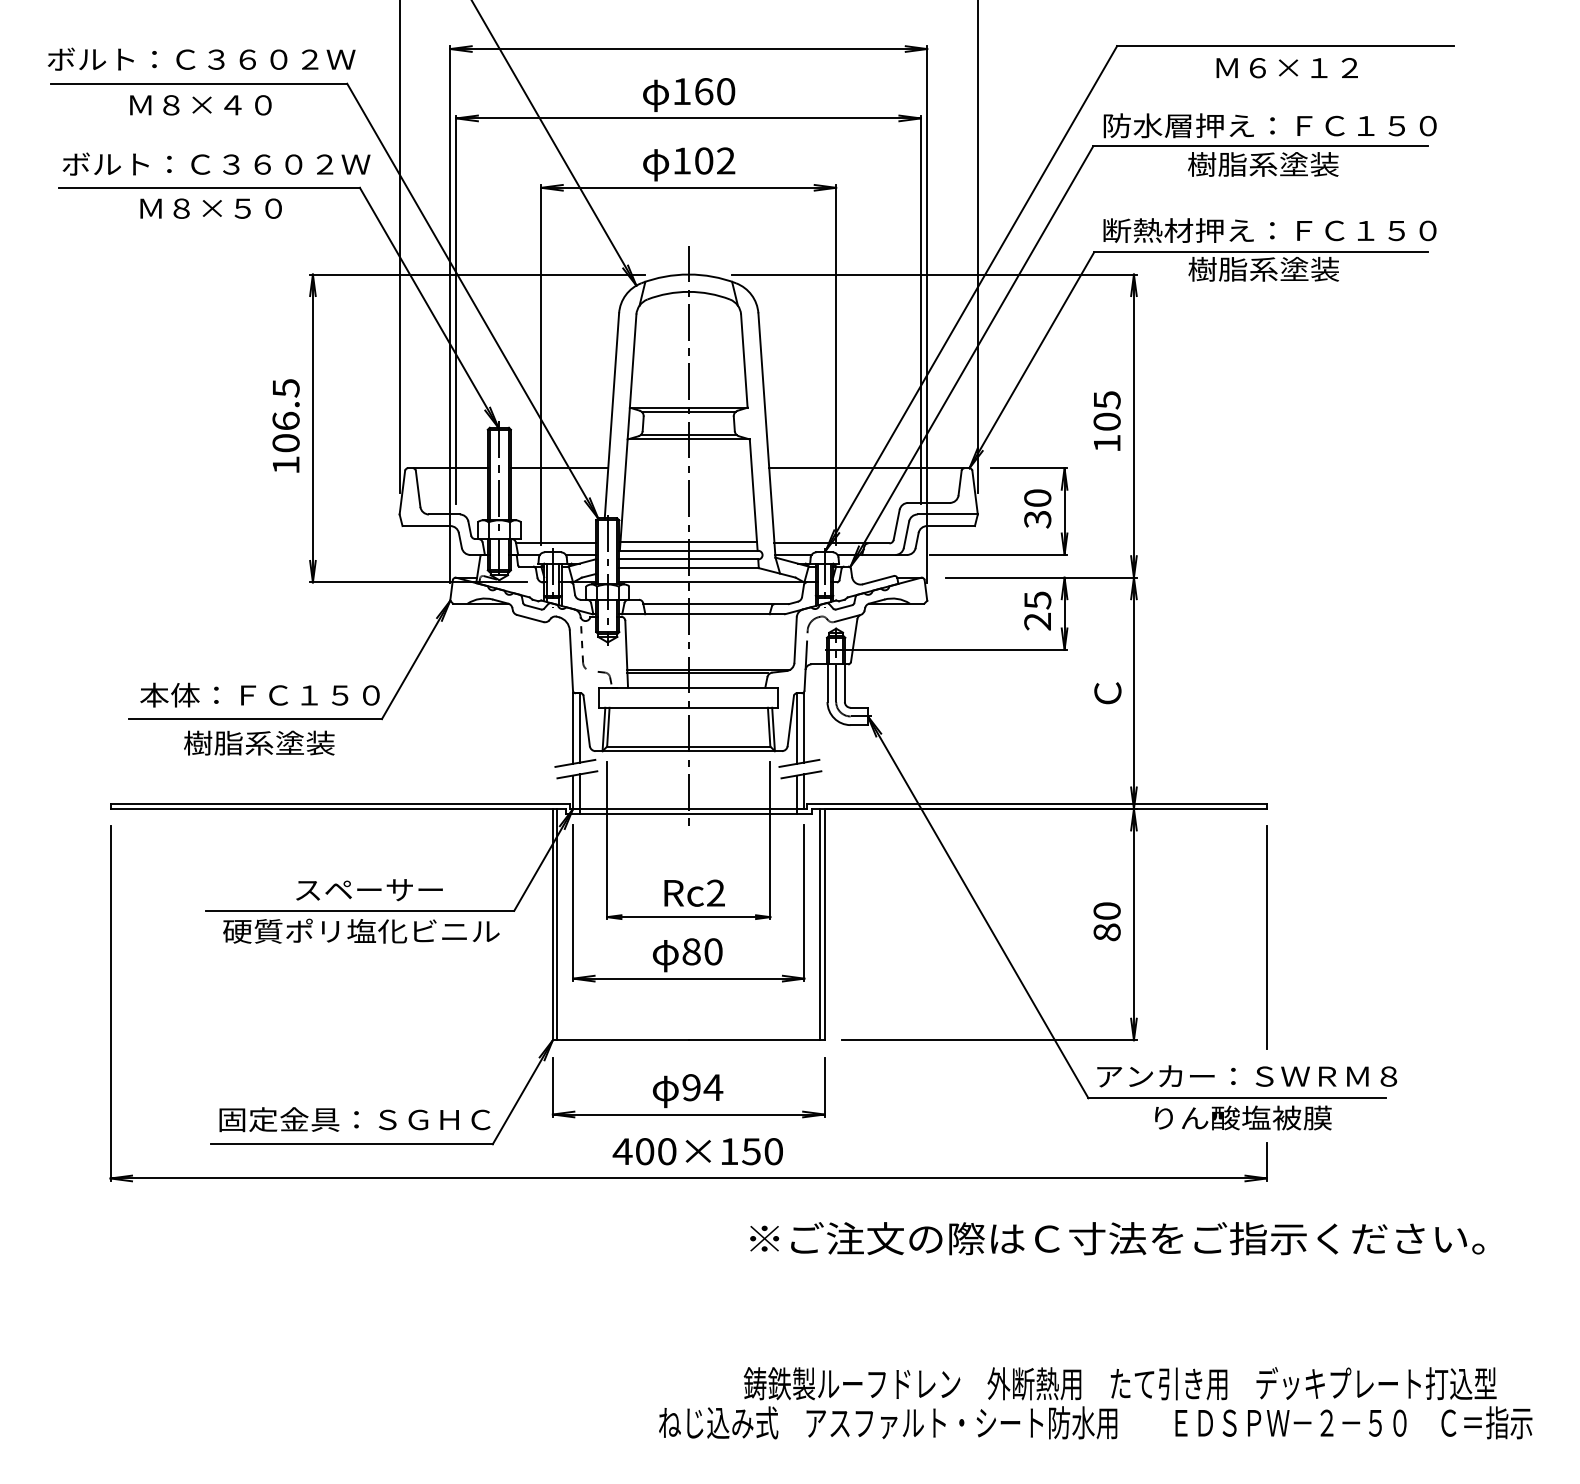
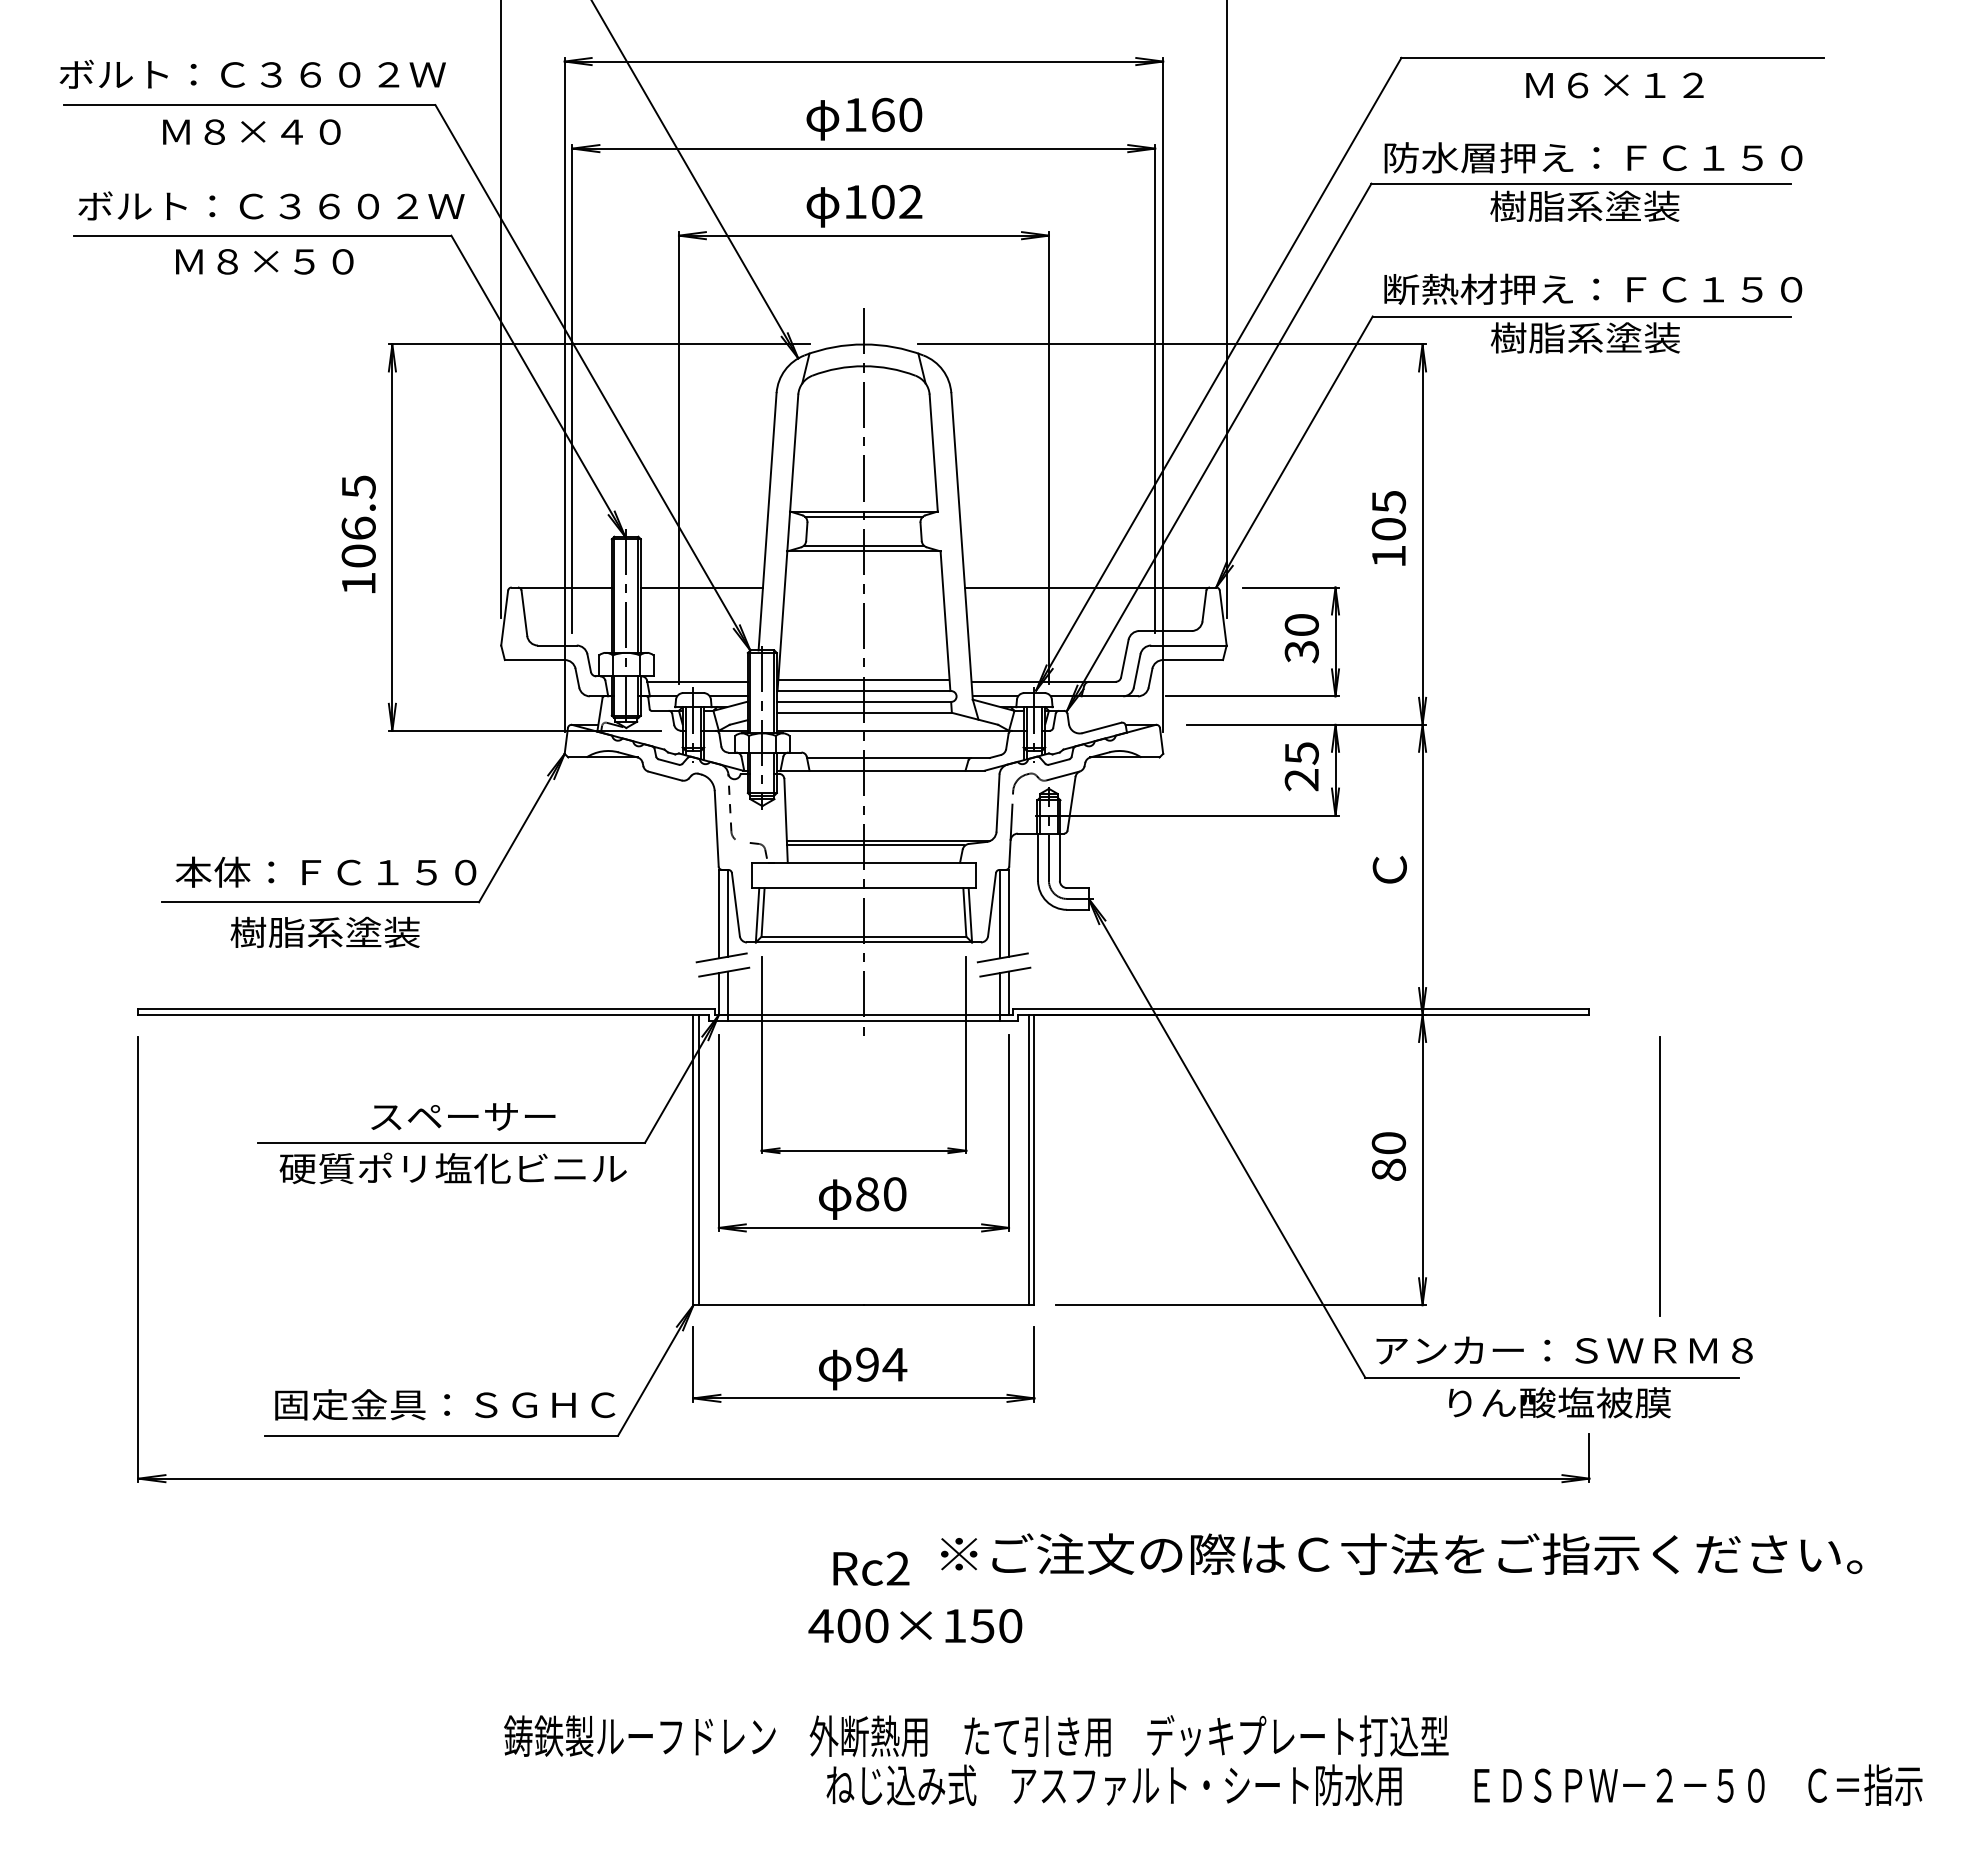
text: (694, 893) -> (871, 1568), moved
line: (1266, 937) -> (1659, 1176), moved
text: (697, 1151) -> (915, 1625), moved
text: (1120, 1383) -> (976, 1735), moved

